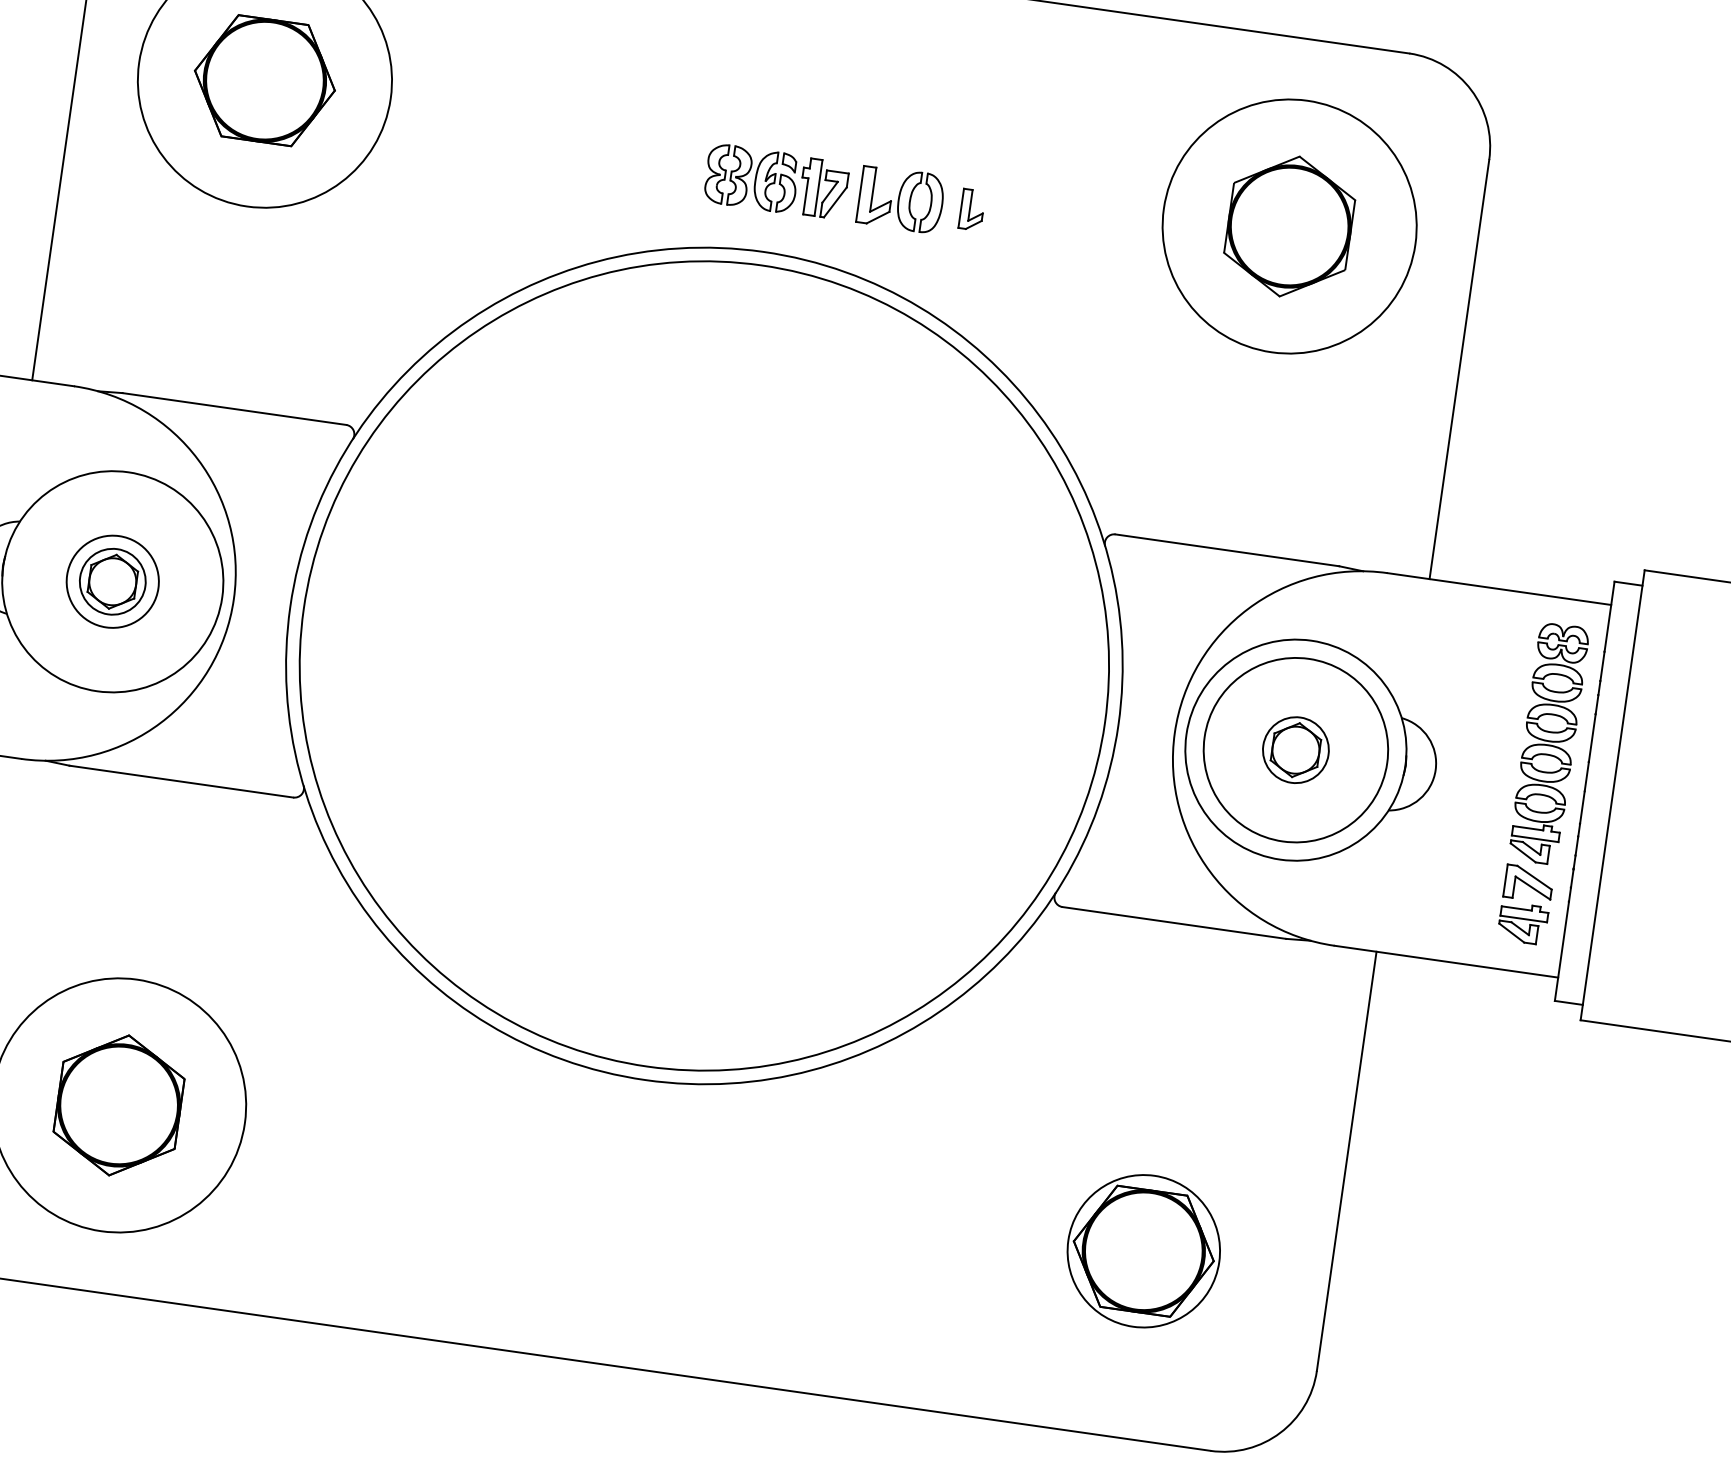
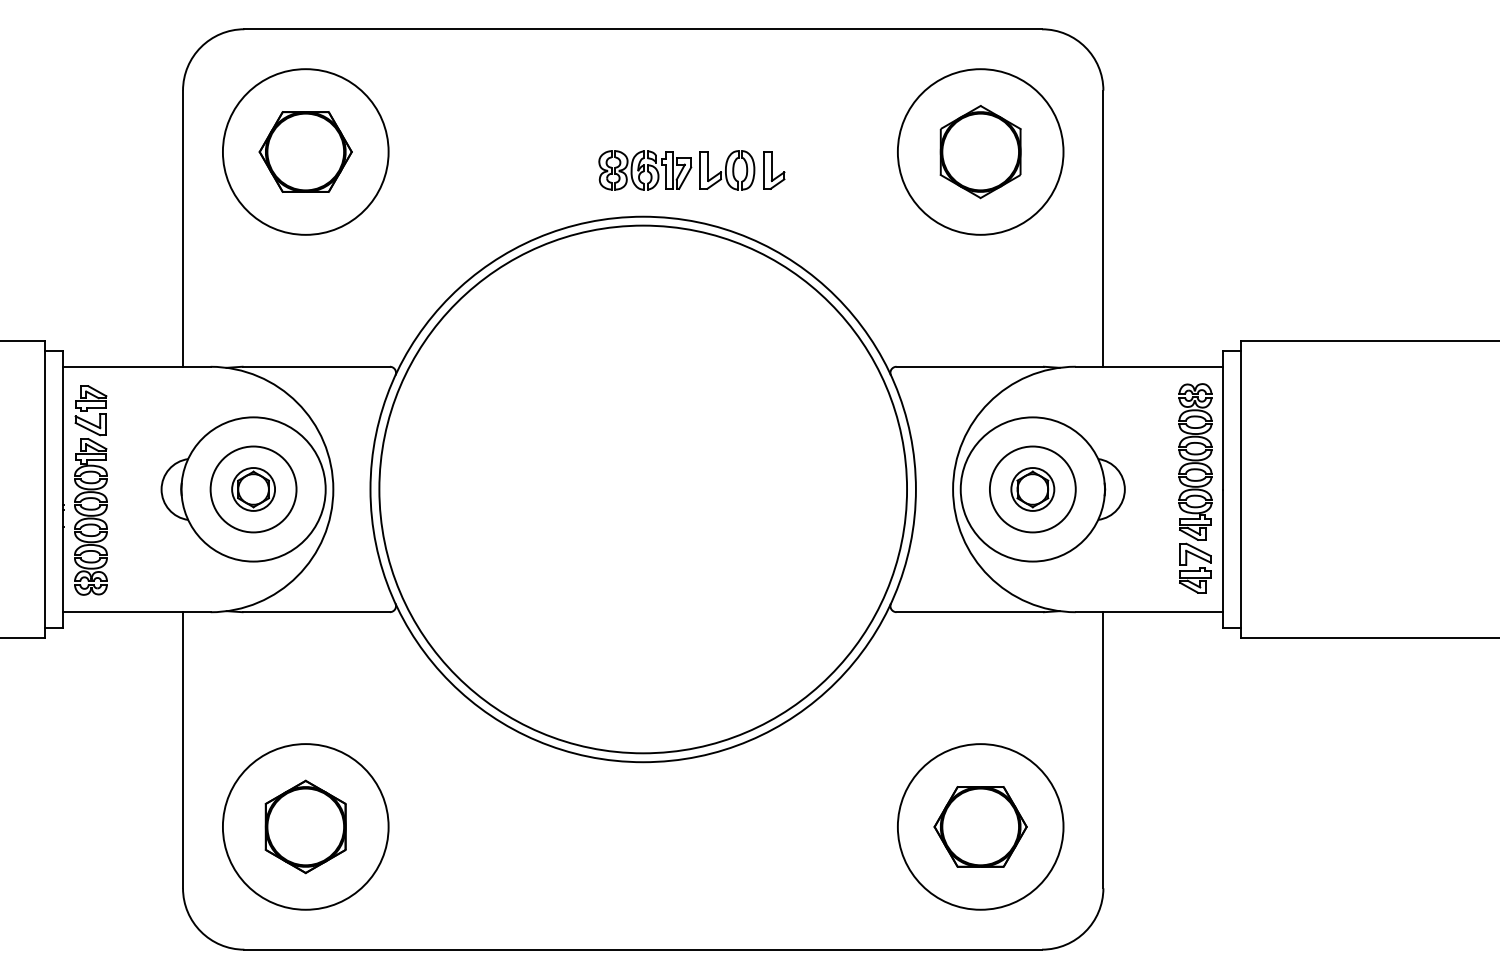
part: (972, 210) -> (774, 170), size x1.43
circle: (112, 581) -> (253, 489), size x1.43
circle: (1295, 750) -> (1032, 489), size x0.71
circle: (1143, 1250) -> (980, 826), size x1.67

